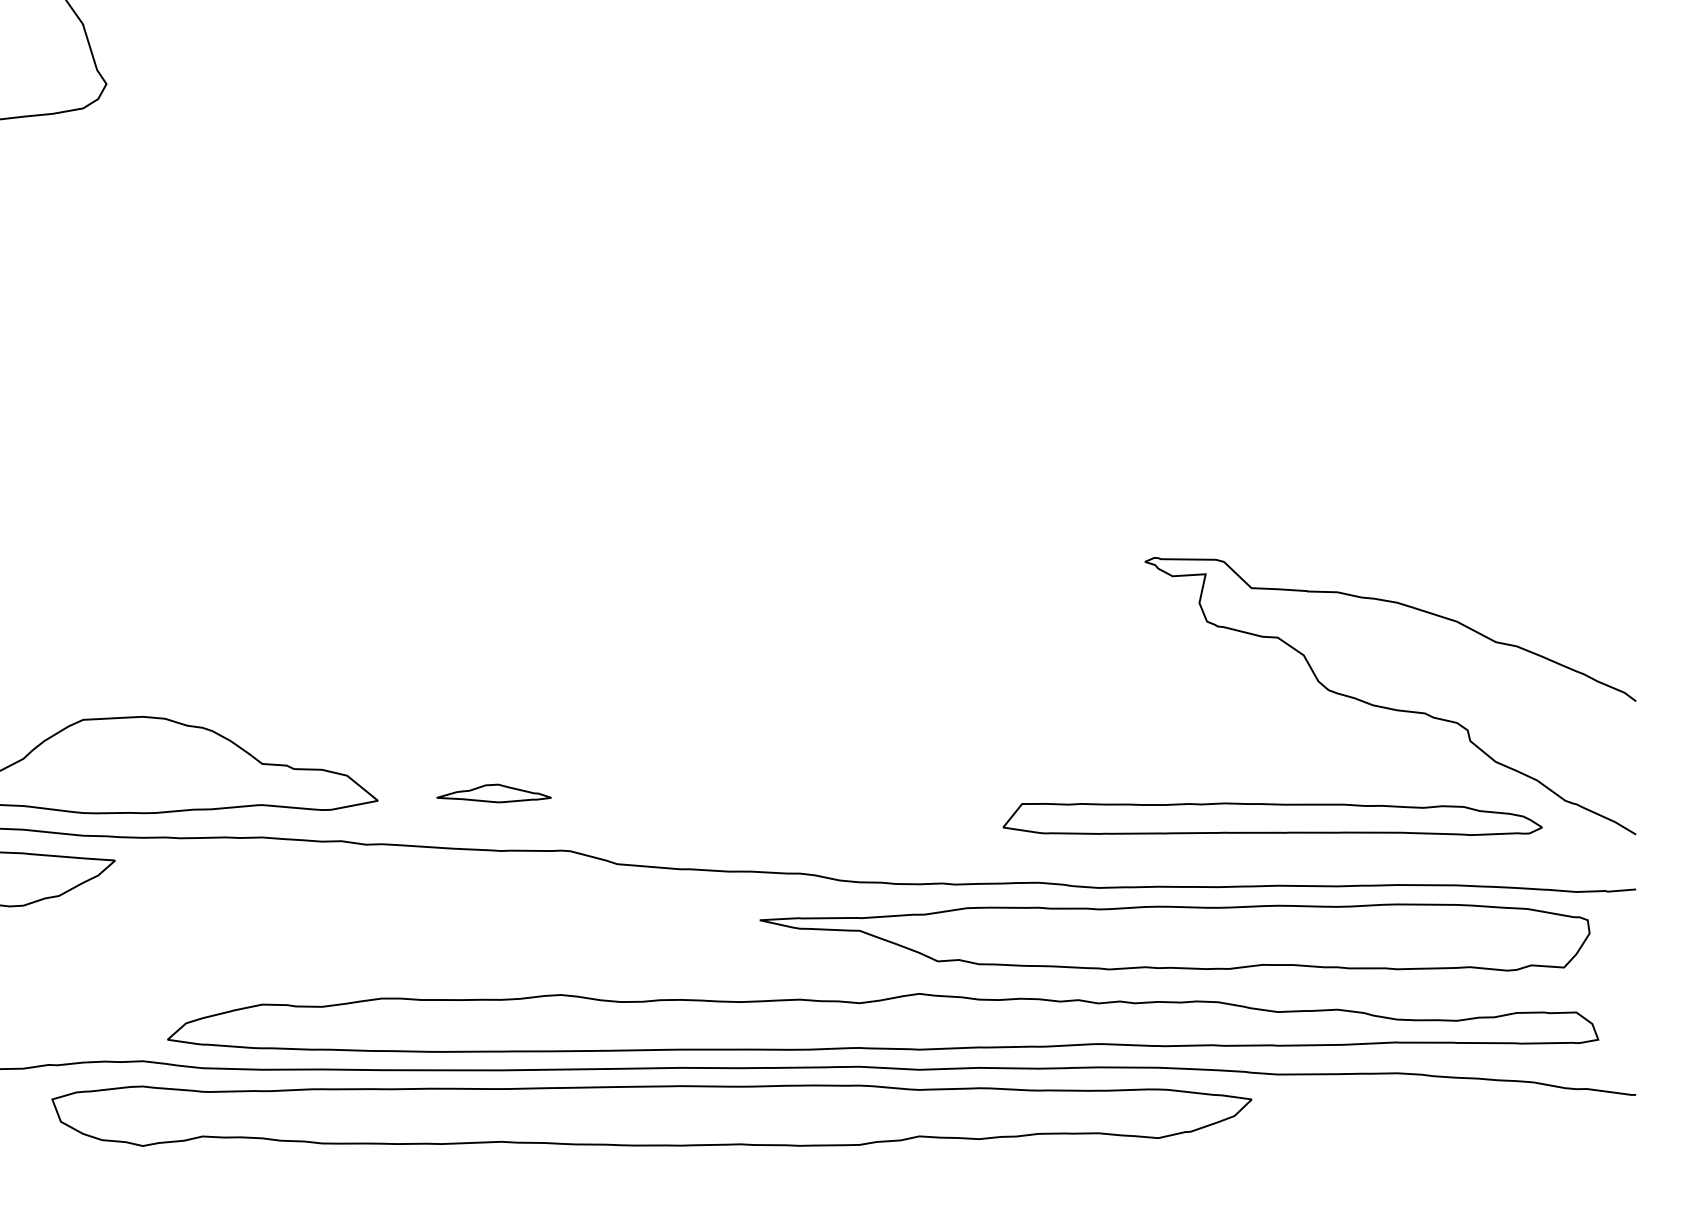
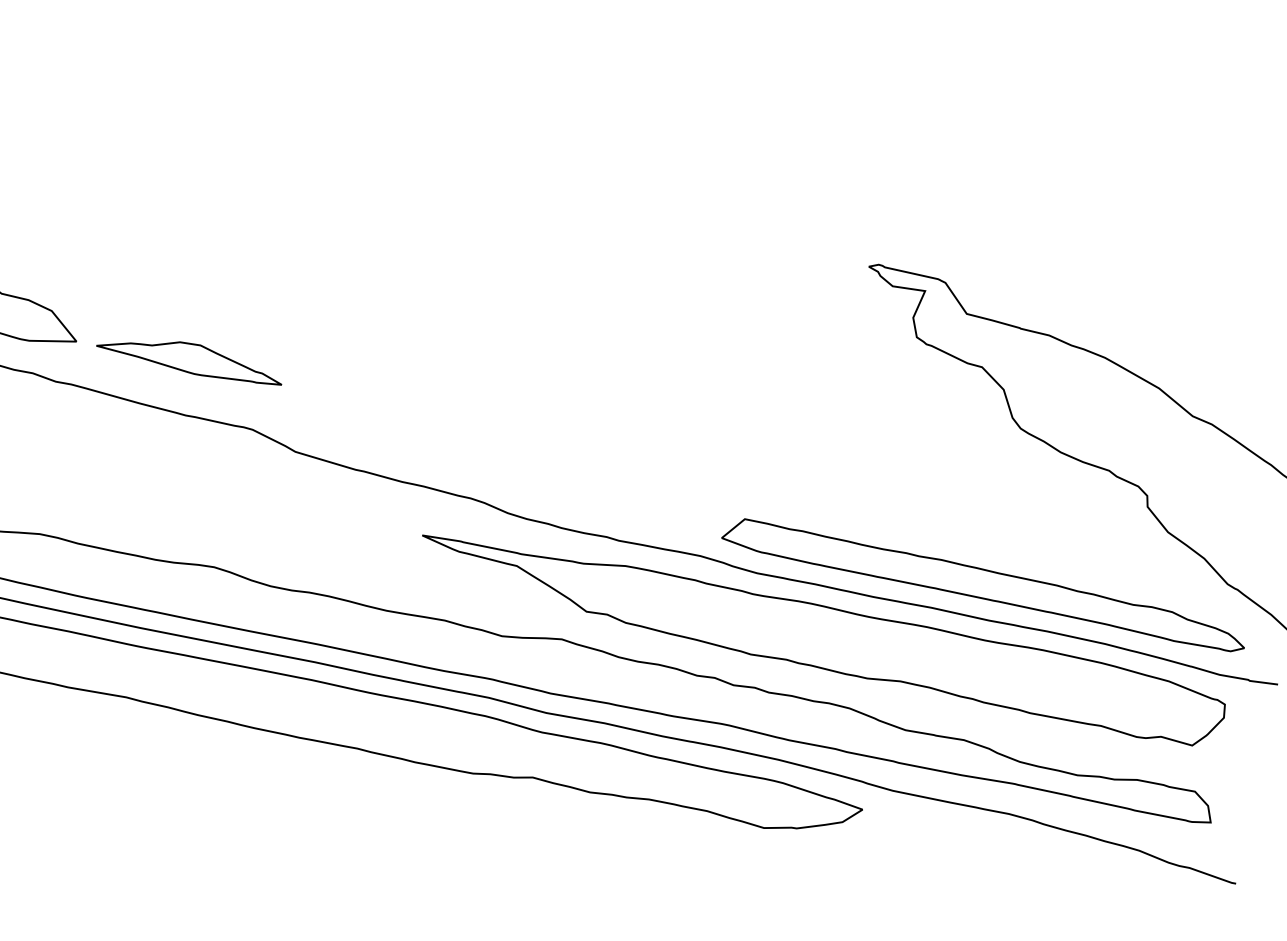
part: (493, 793) -> (189, 358), size x1.67
part: (1272, 818) -> (984, 584), moved

